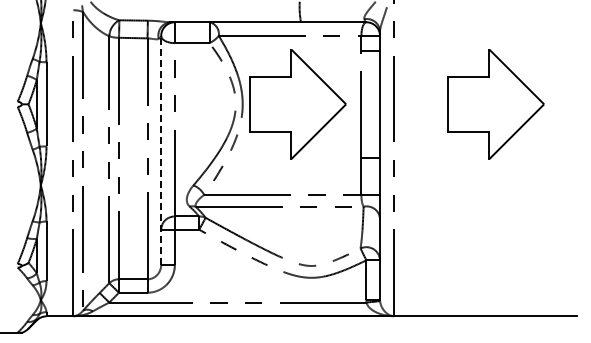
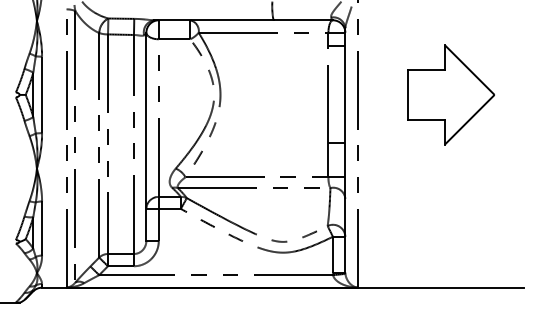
part: (297, 104) -> (270, 95), removed
line: (161, 149) -> (146, 135), dashed -> solid

